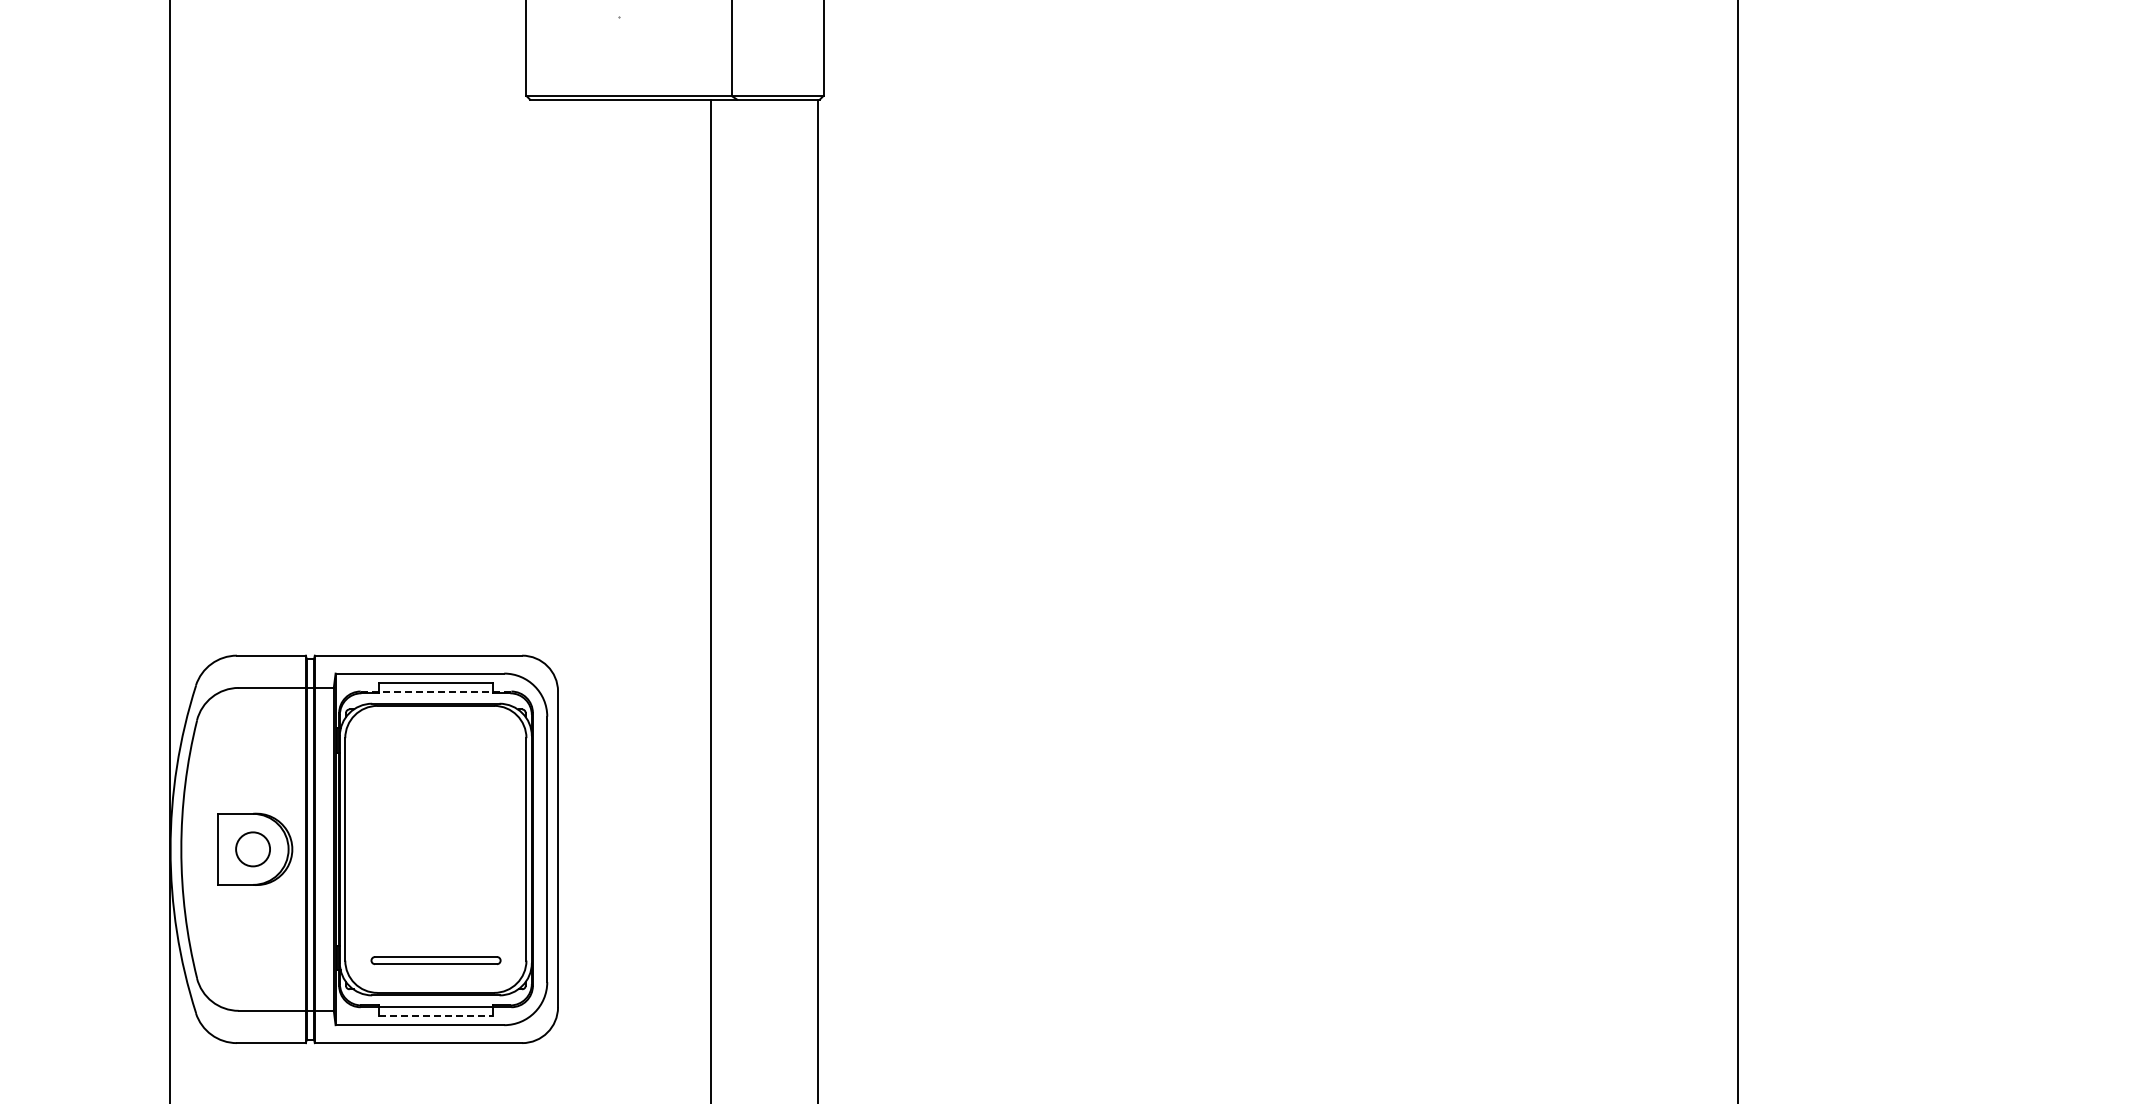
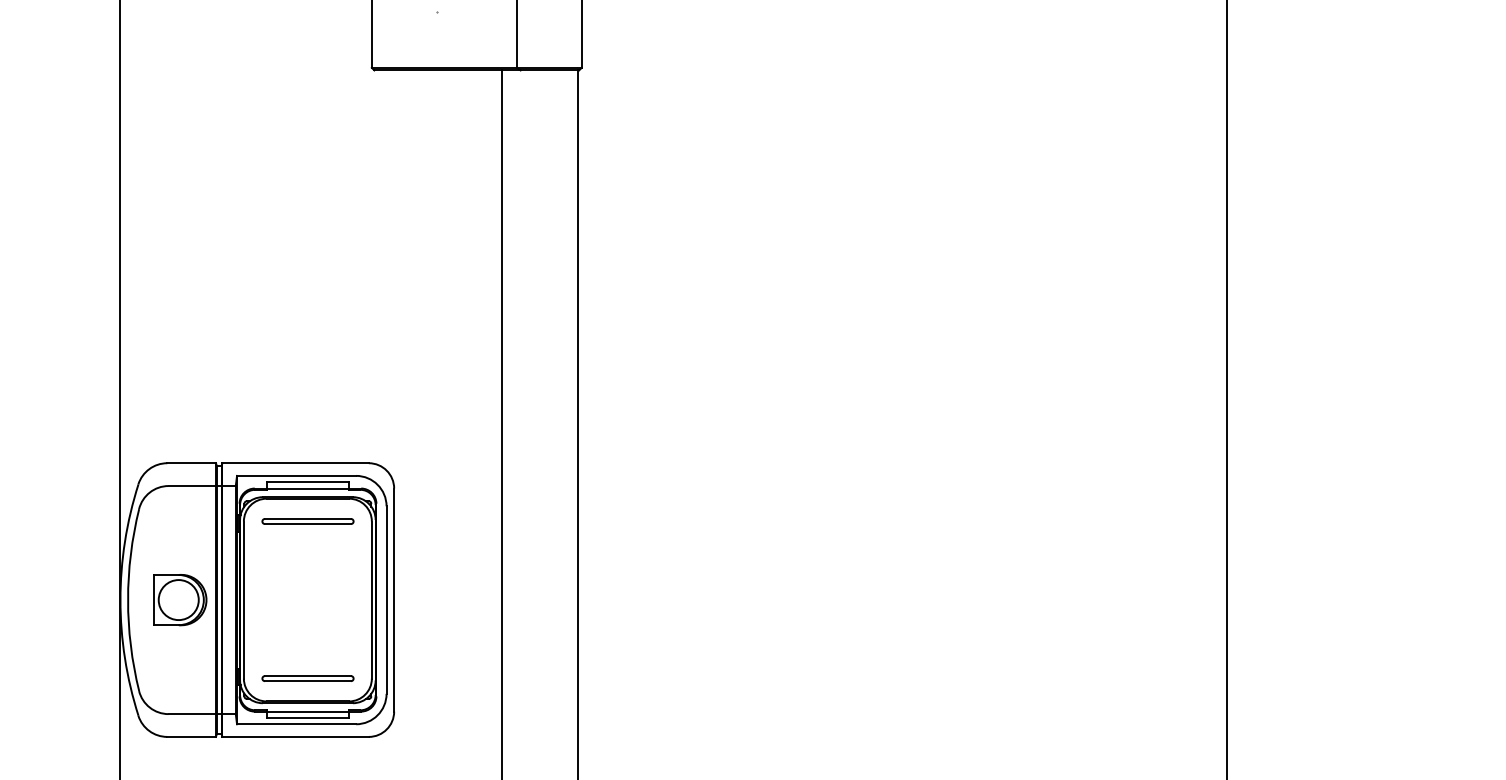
line: (436, 691) -> (308, 488), dashed -> solid
part: (435, 737) -> (307, 521), added
circle: (252, 849) -> (178, 600), size x1.67
line: (436, 1016) -> (308, 718), dashed -> solid

